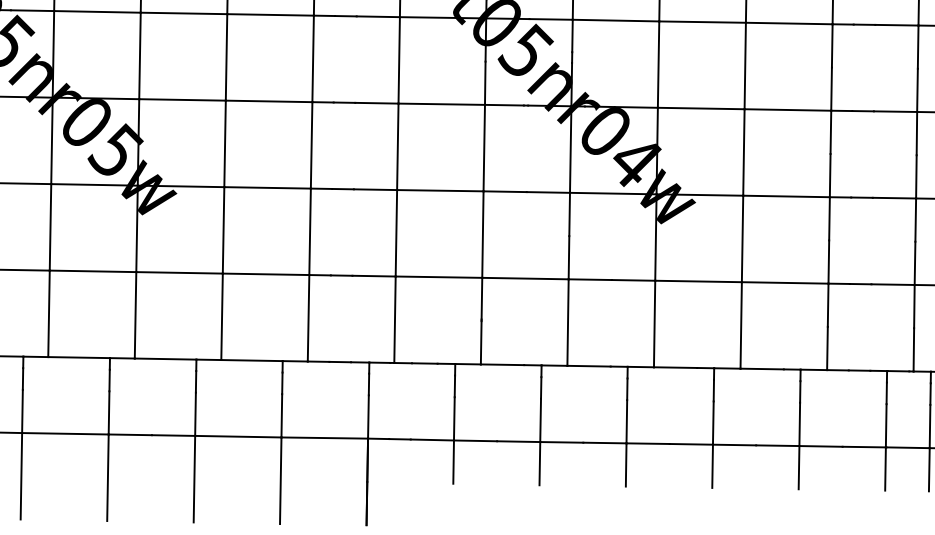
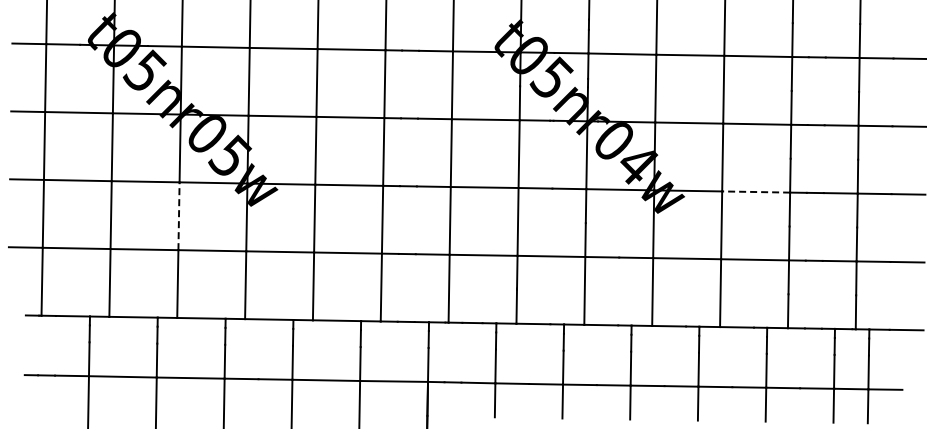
line: (786, 197) -> (756, 192), solid -> dashed
line: (51, 227) -> (179, 216), solid -> dashed

